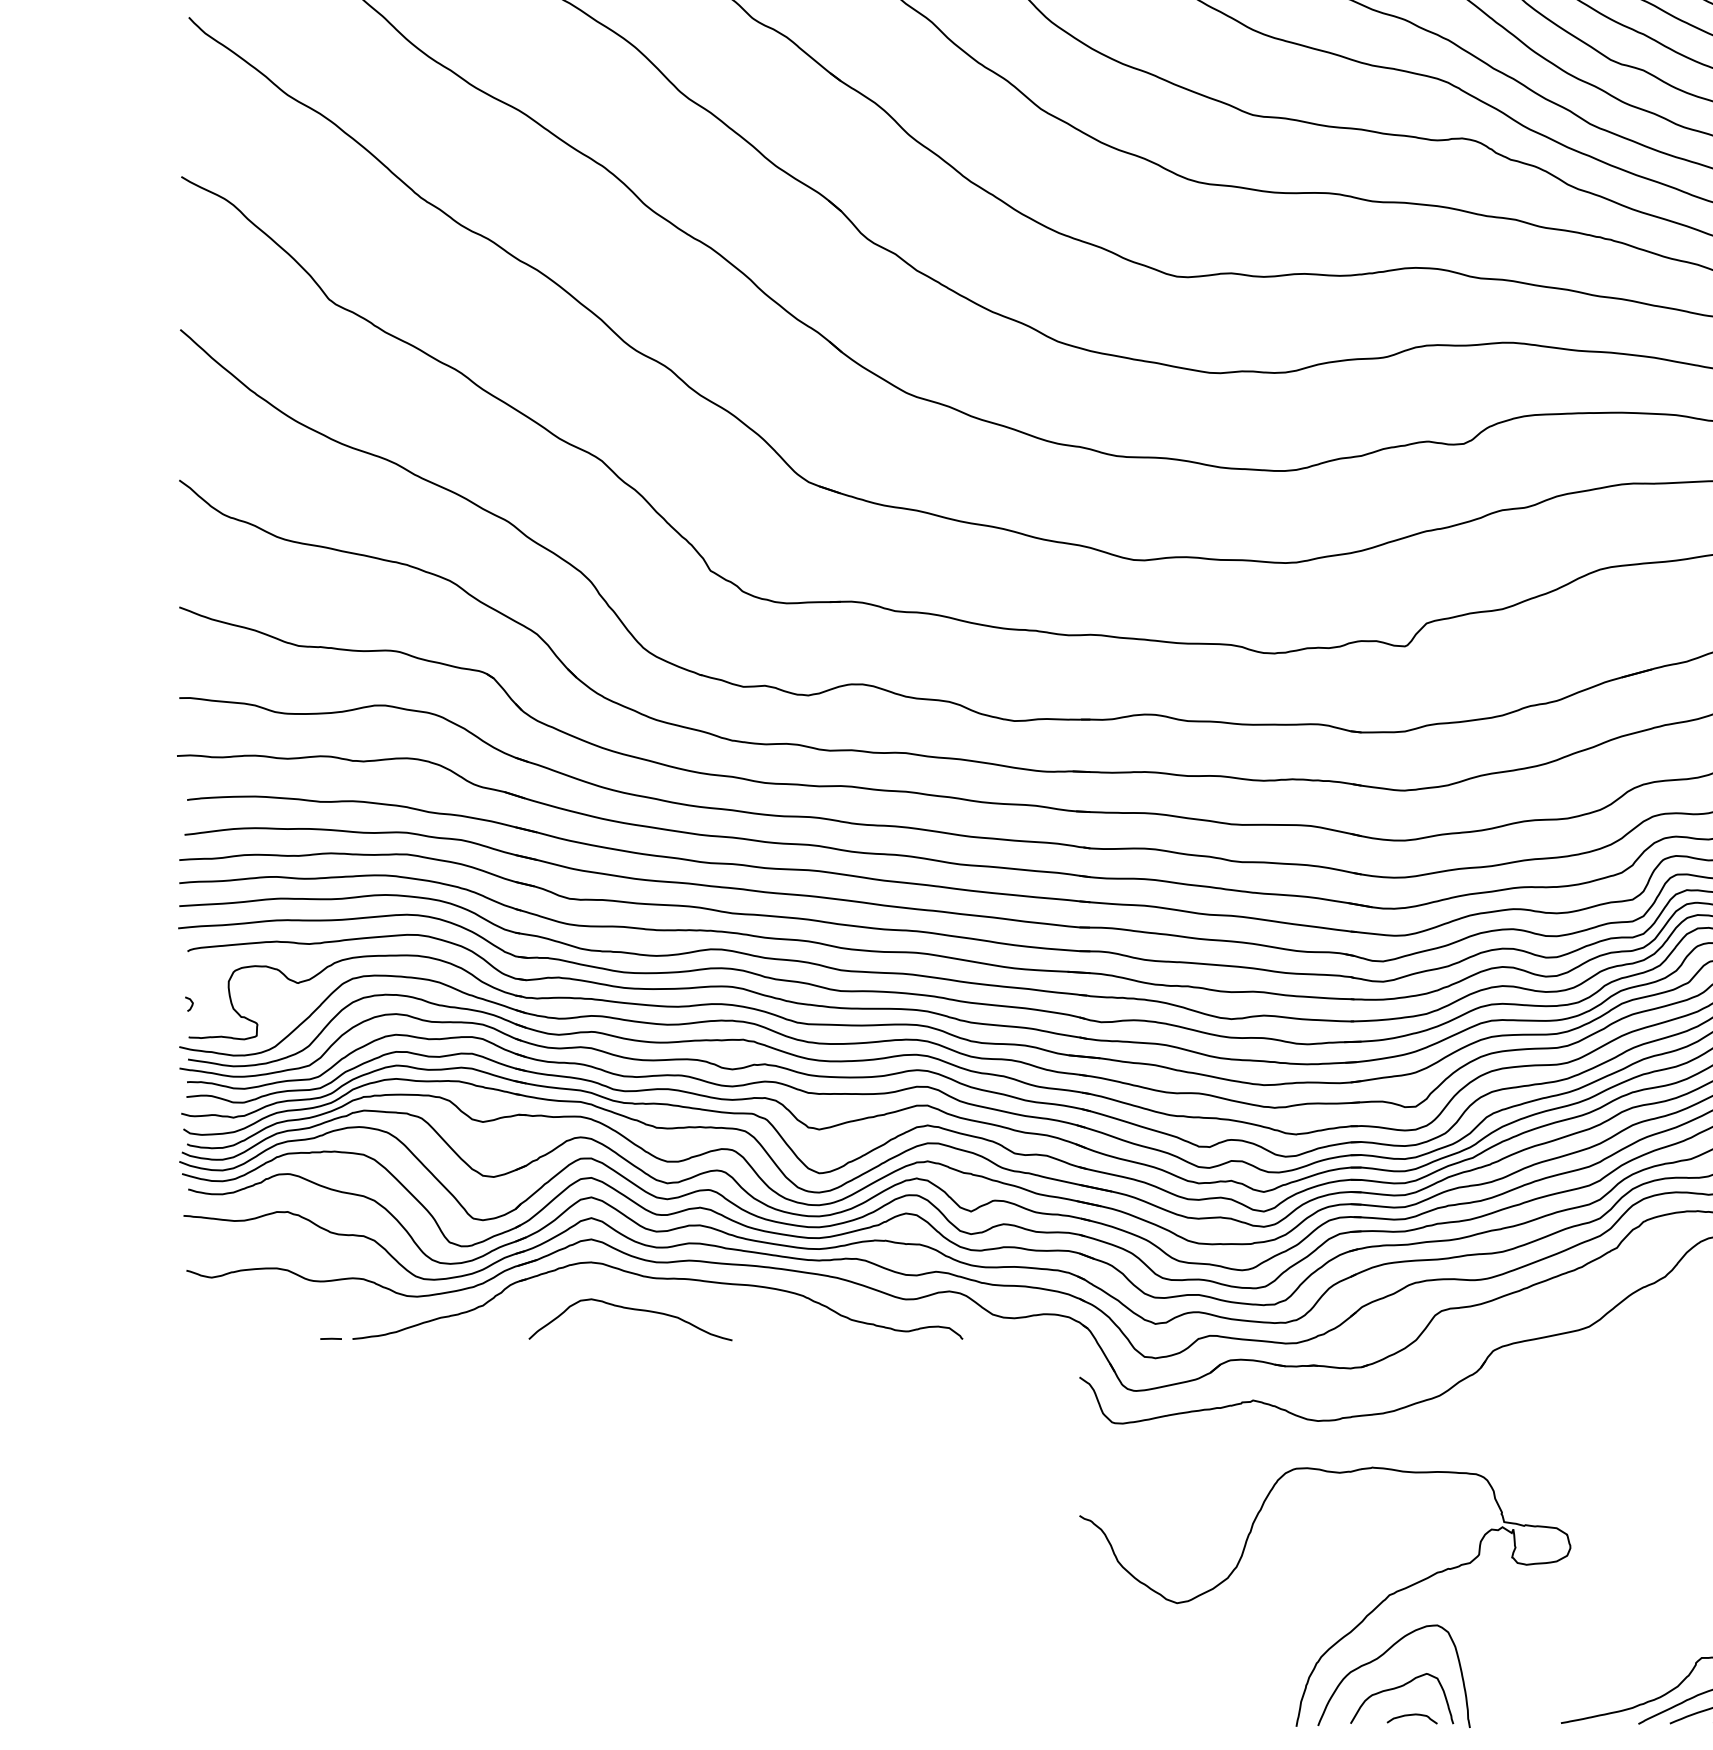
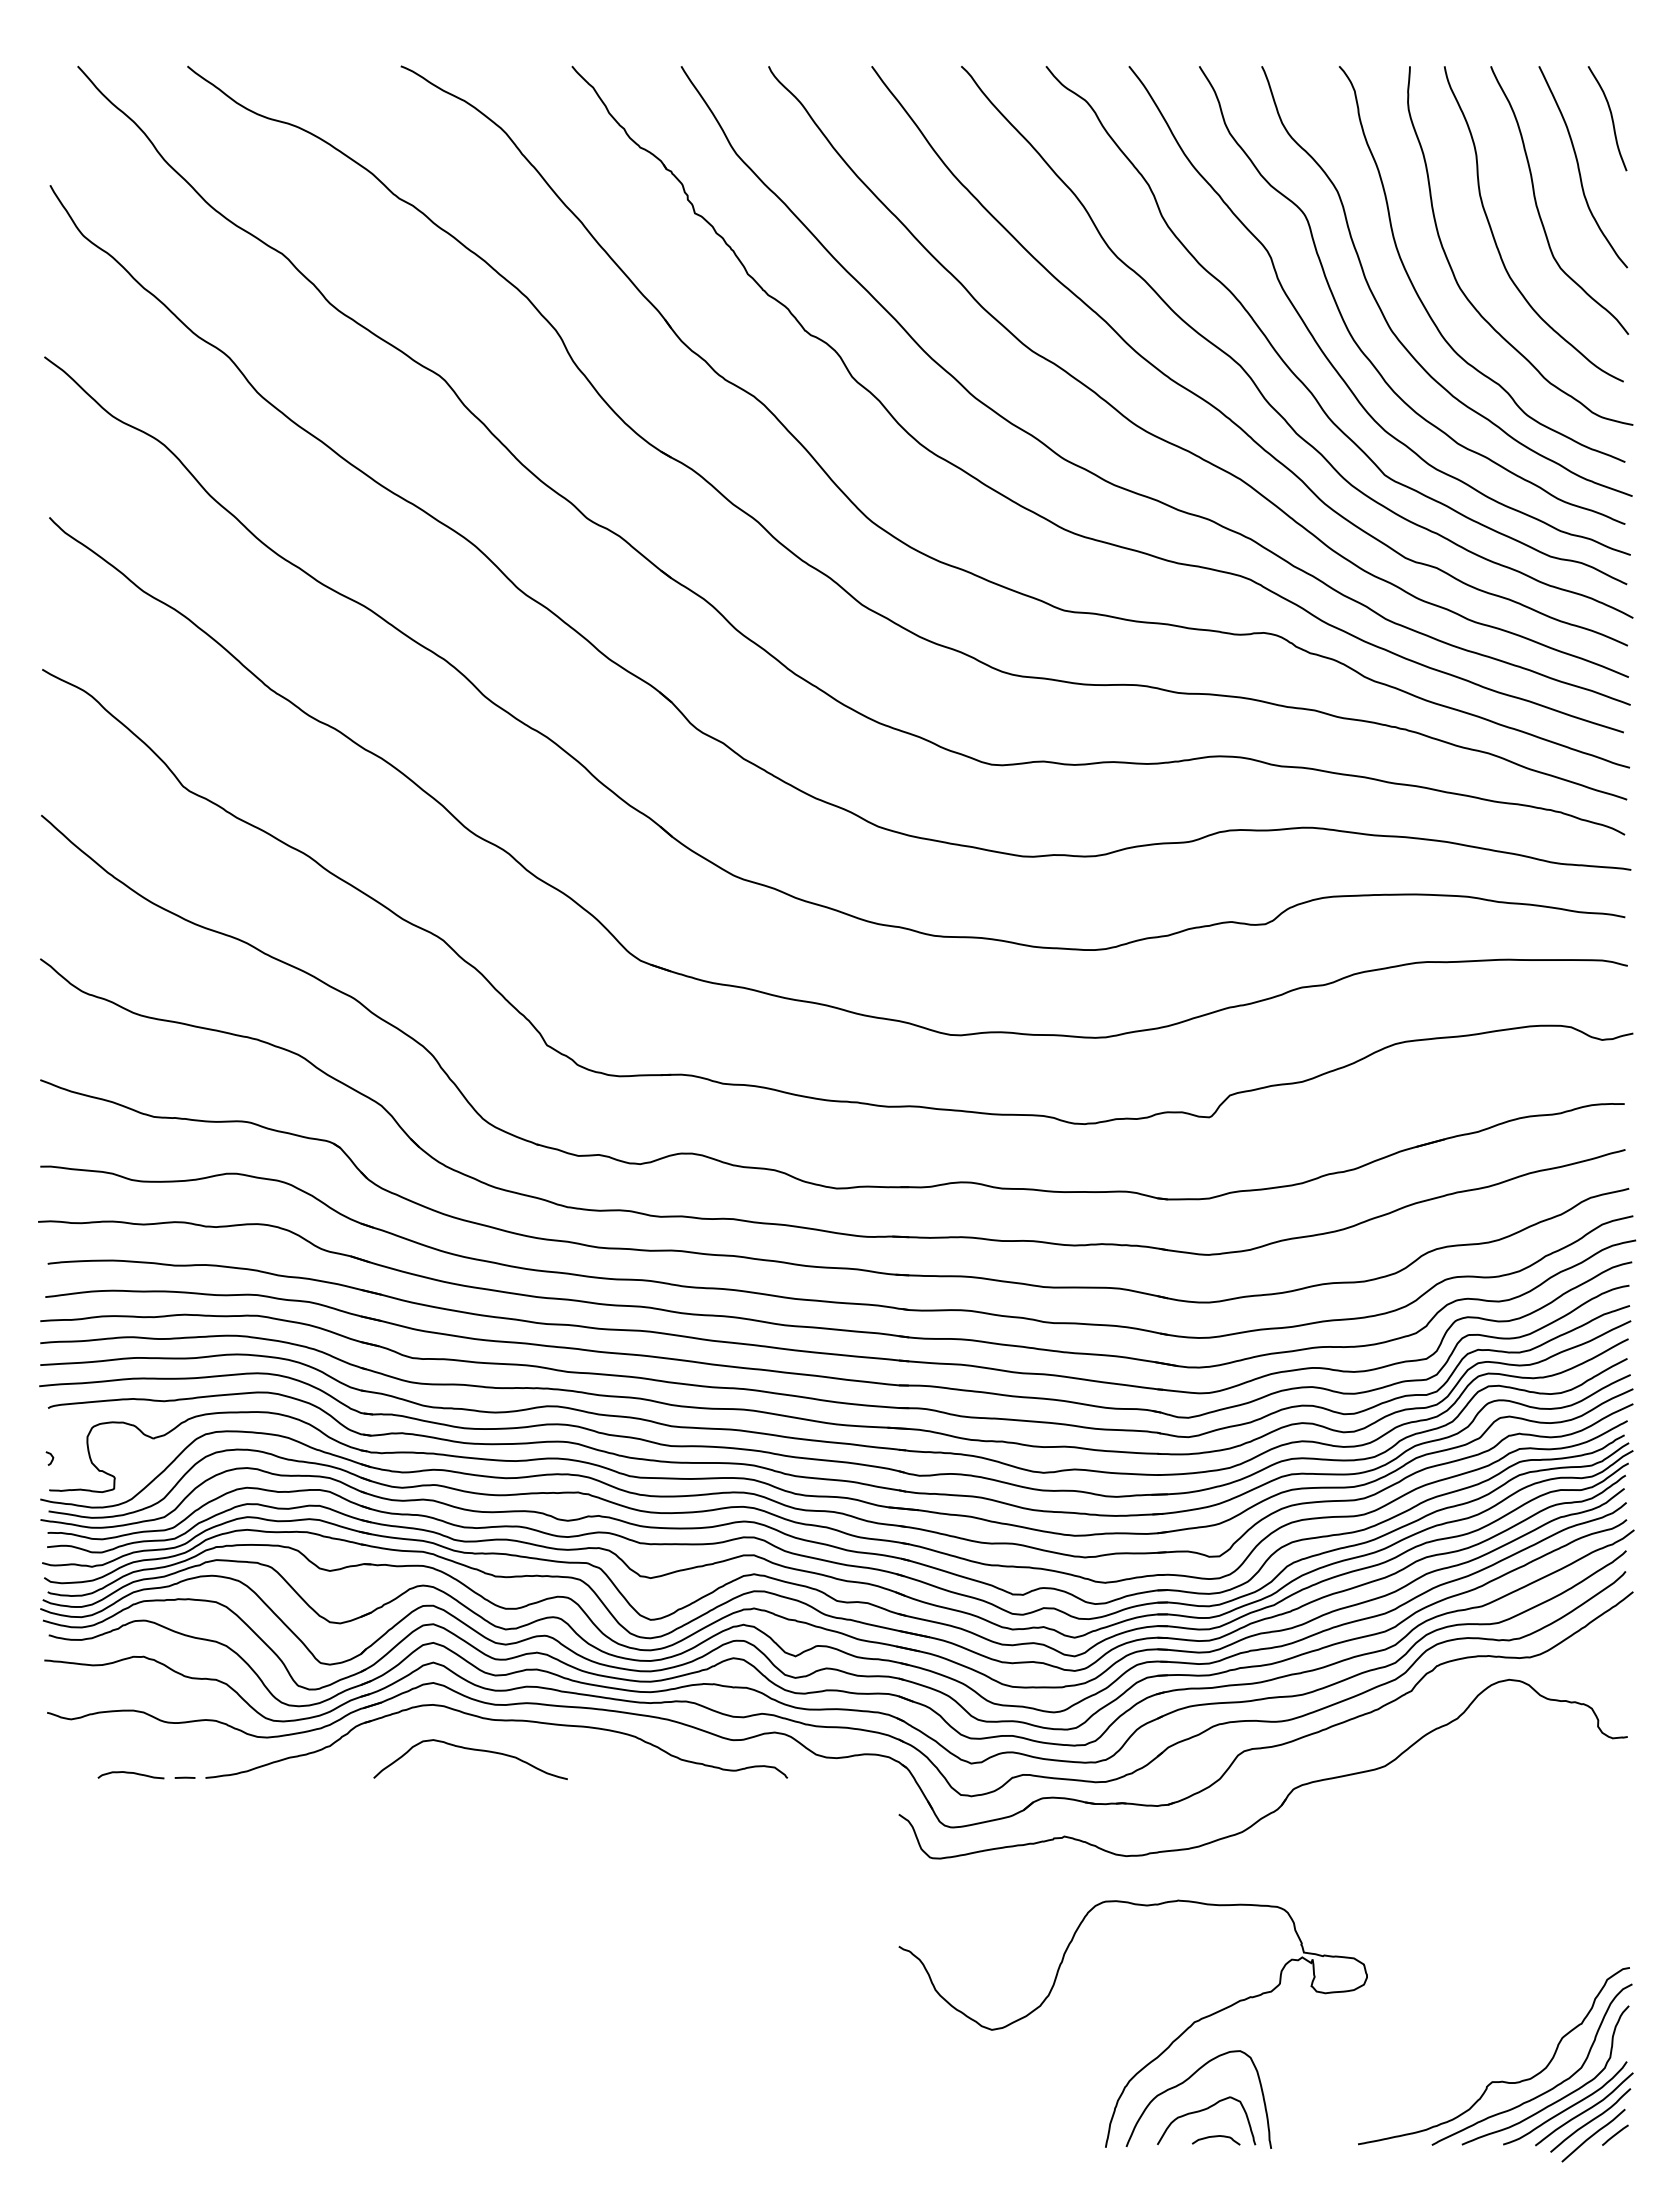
curve: (273, 1334) -> (130, 1773), added

